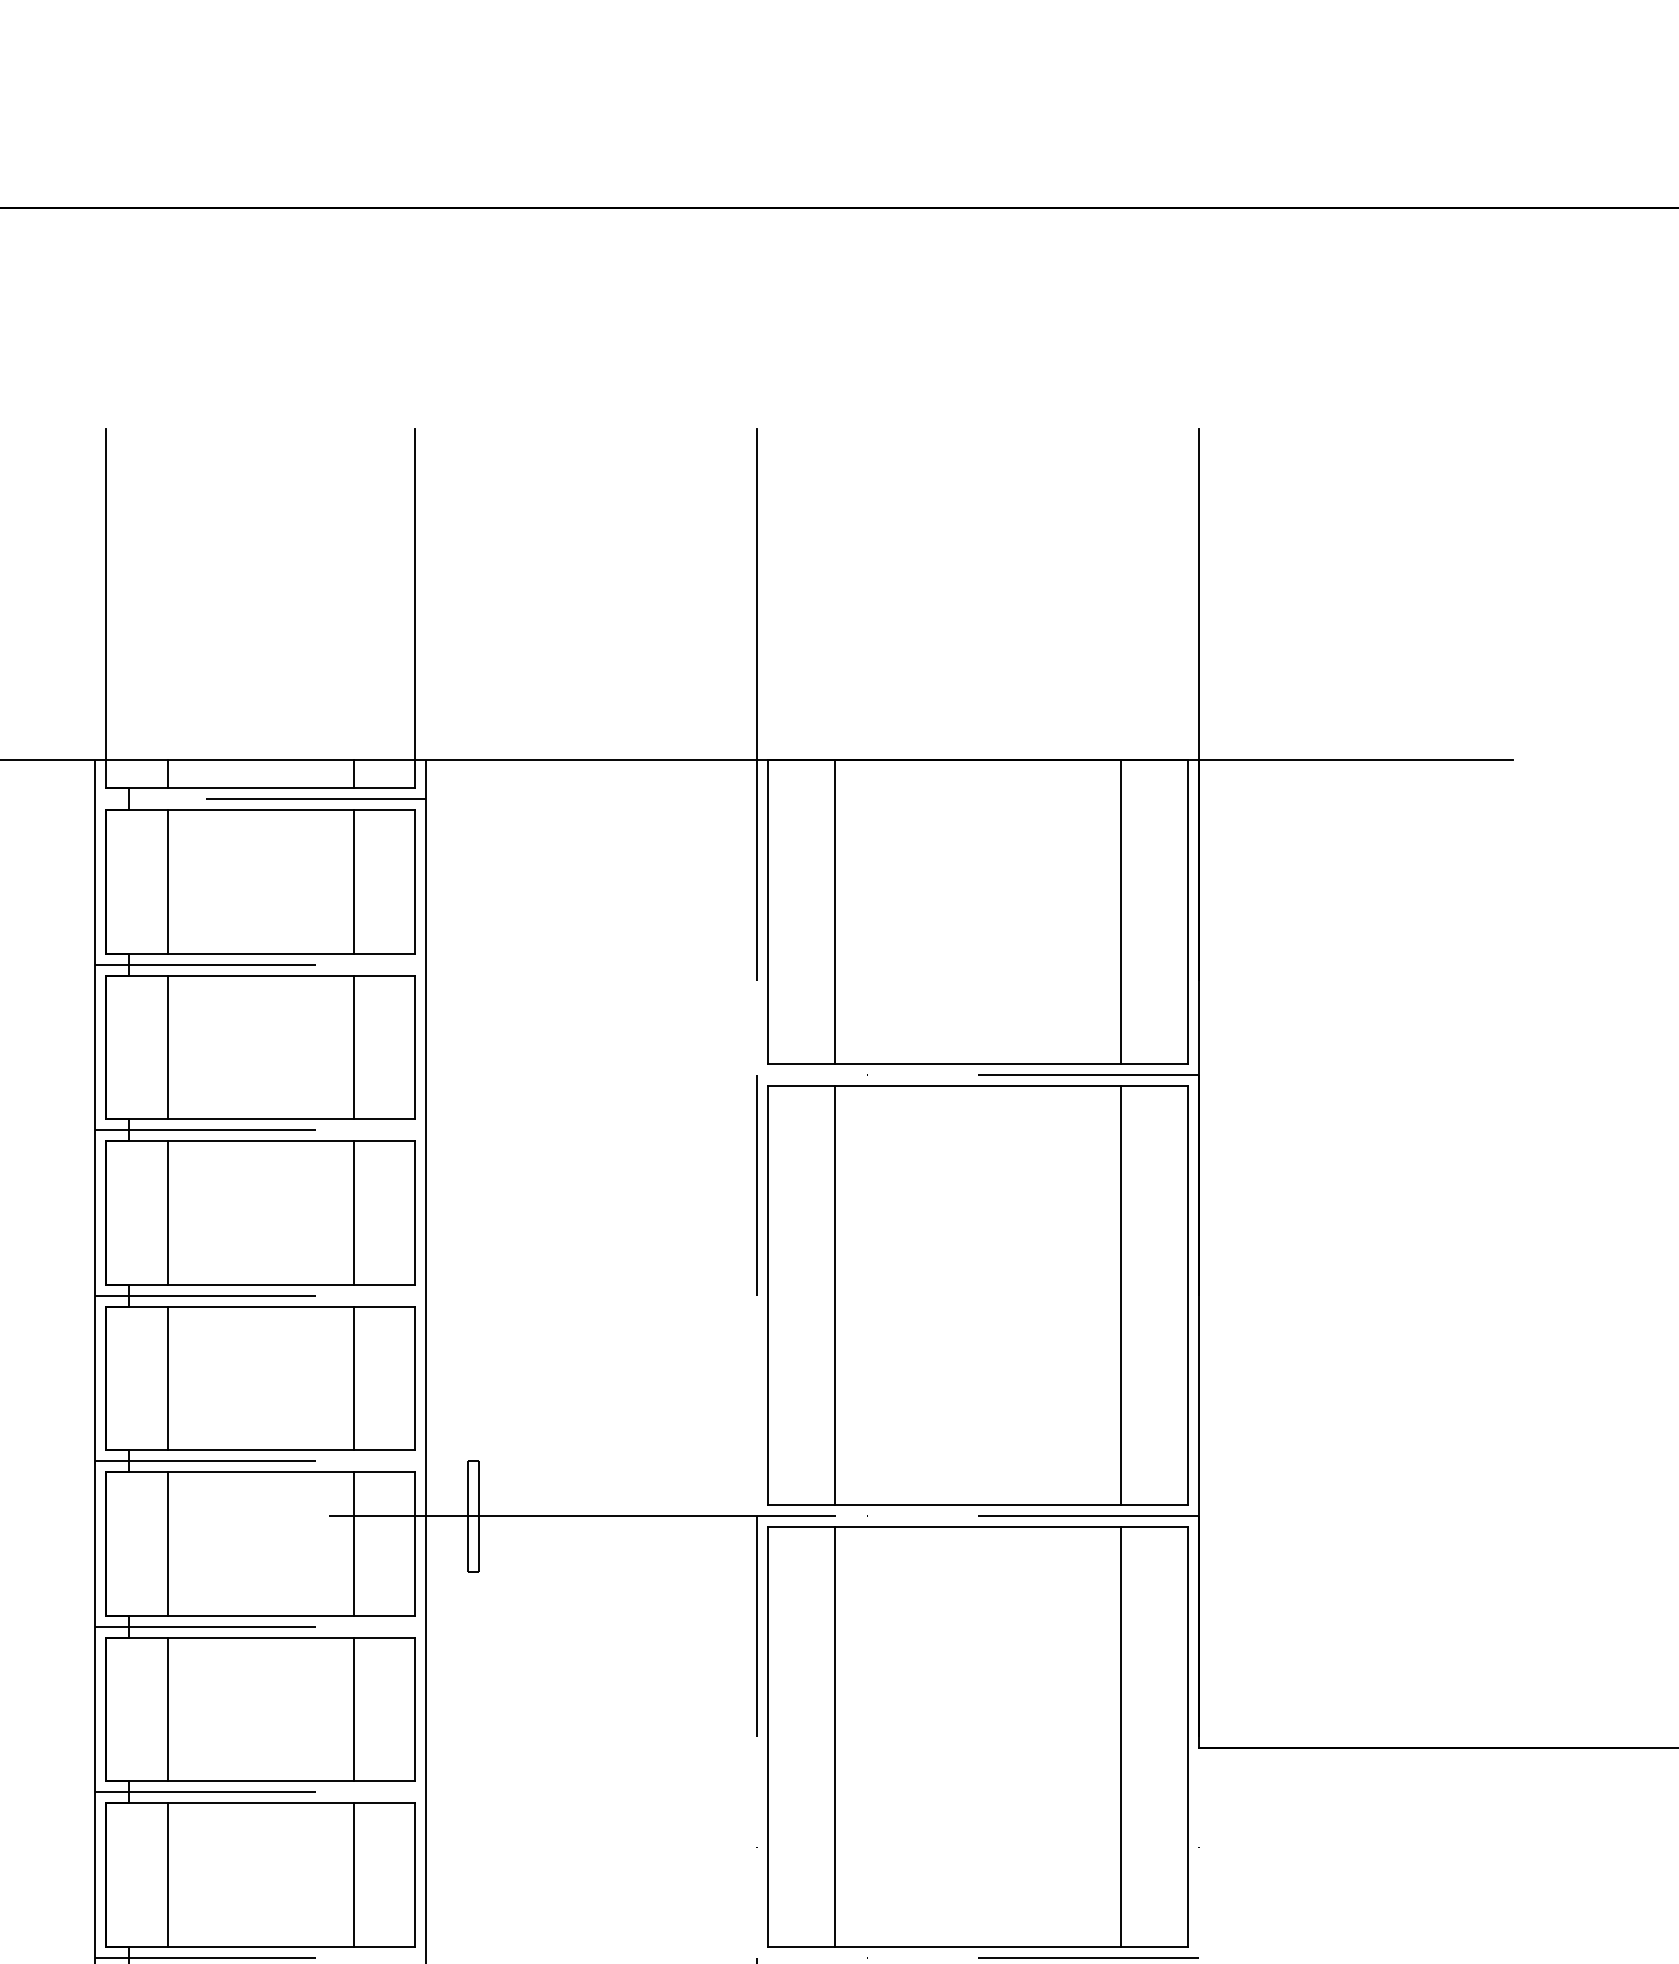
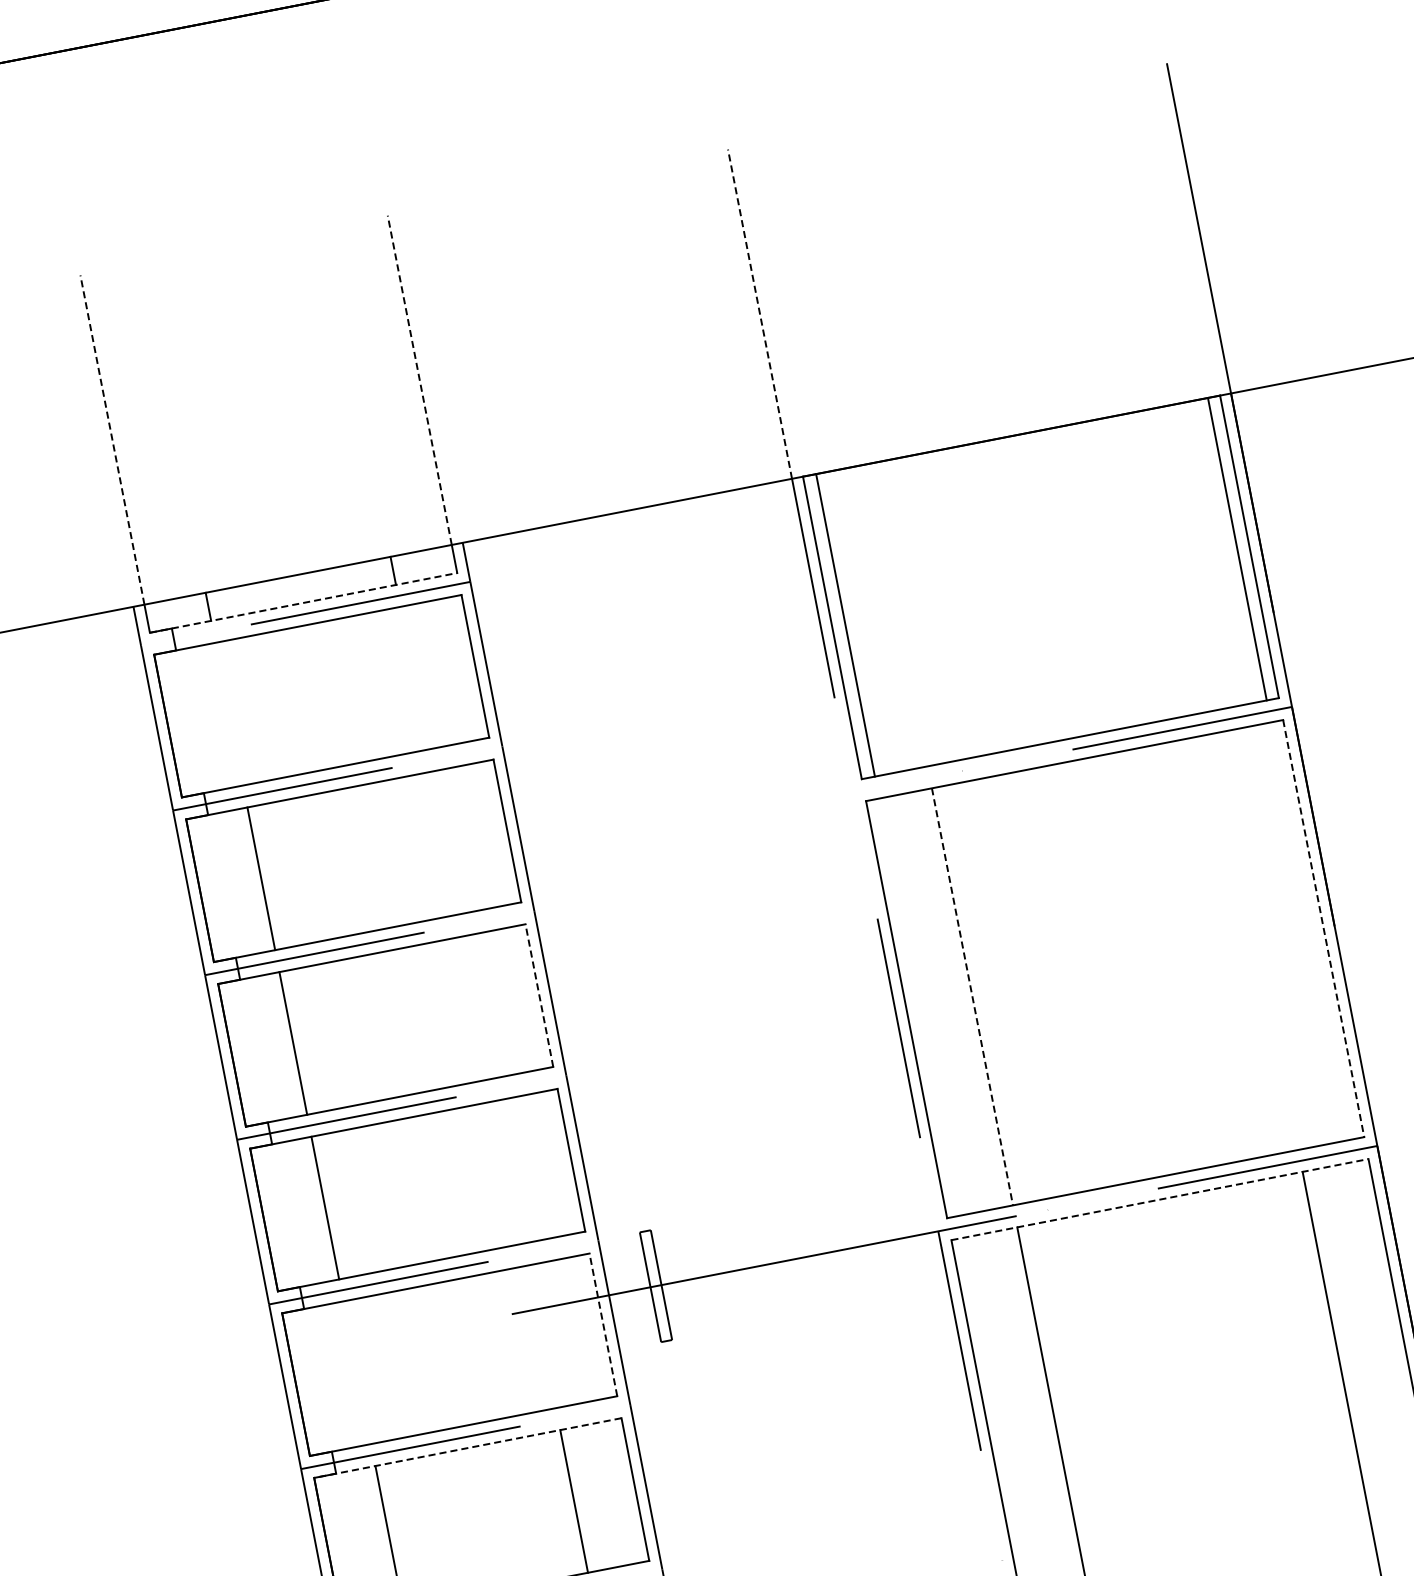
line: (106, 594) -> (112, 439), solid -> dashed
line: (415, 594) -> (419, 380), solid -> dashed
line: (757, 594) -> (760, 314), solid -> dashed
line: (261, 788) -> (304, 603), solid -> dashed
line: (168, 881) -> (229, 713), removed
line: (353, 881) -> (413, 677), removed
line: (834, 912) -> (845, 625), moved
line: (1121, 912) -> (1237, 549), moved
line: (353, 1047) -> (445, 842), removed
line: (756, 1185) -> (898, 1028), moved
line: (353, 1212) -> (477, 1007), removed
line: (415, 1213) -> (539, 996), solid -> dashed
line: (834, 1295) -> (972, 996), solid -> dashed
line: (1121, 1295) -> (1257, 941), removed
line: (1187, 1295) -> (1323, 928), solid -> dashed
line: (353, 1378) -> (509, 1172), removed
line: (978, 1527) -> (1160, 1199), solid -> dashed
line: (168, 1543) -> (357, 1372), removed
line: (353, 1543) -> (541, 1336), removed
line: (415, 1544) -> (603, 1325), solid -> dashed
line: (260, 1637) -> (467, 1447), solid -> dashed

